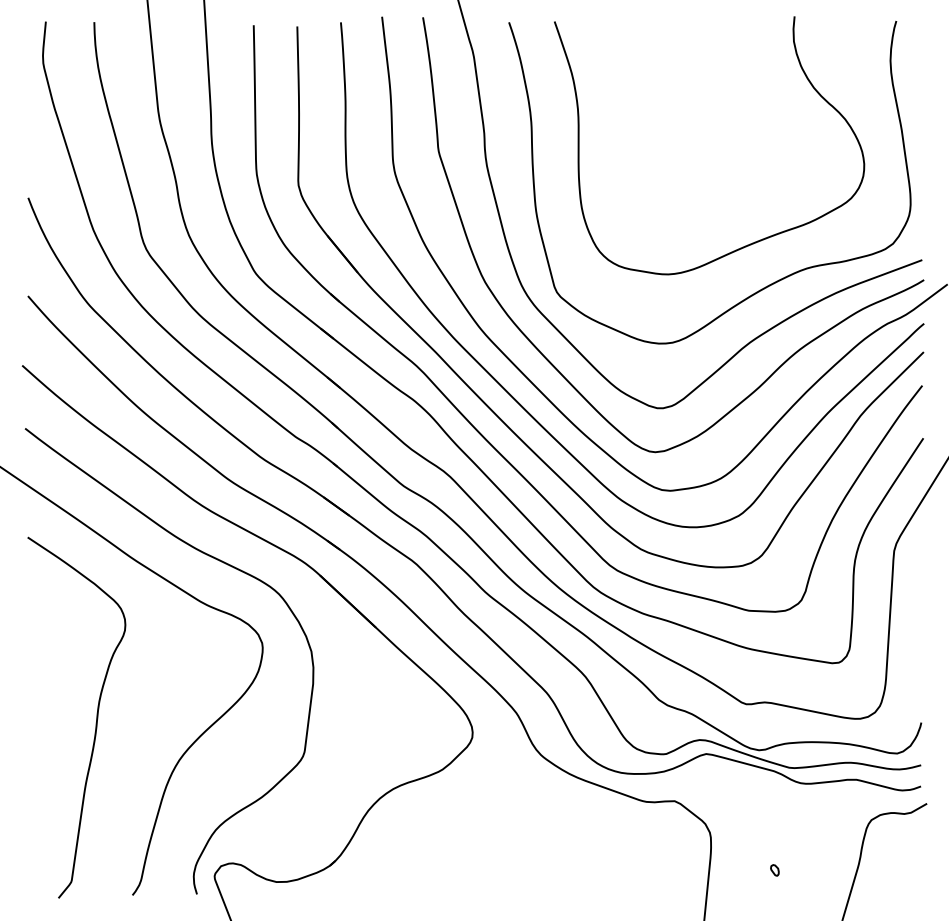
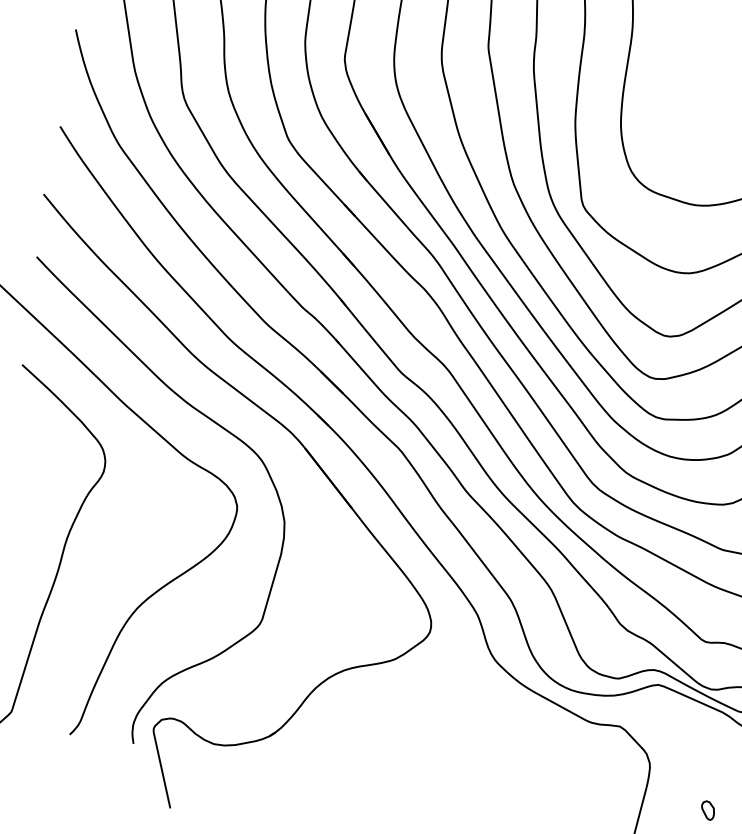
part: (774, 870) -> (707, 810), size x1.67

